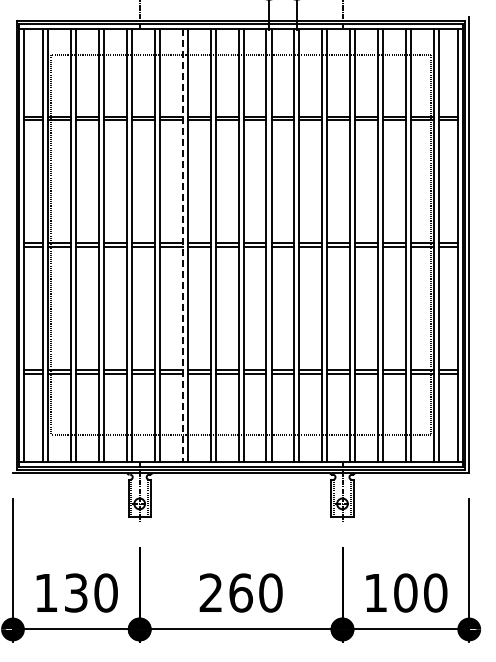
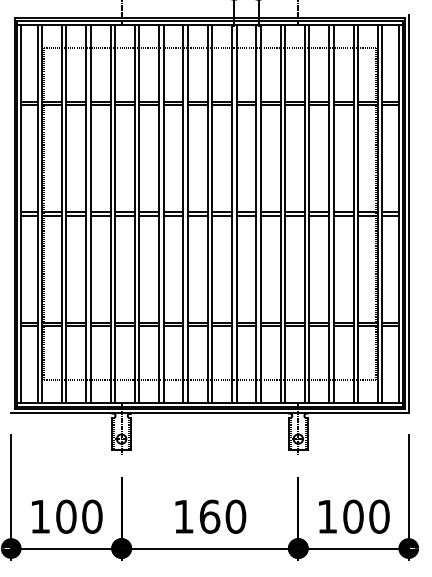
line: (182, 245) -> (158, 214), dashed -> solid
text: (76, 592) -> (66, 516), 130 -> 100
text: (210, 592) -> (183, 516), 260 -> 160

